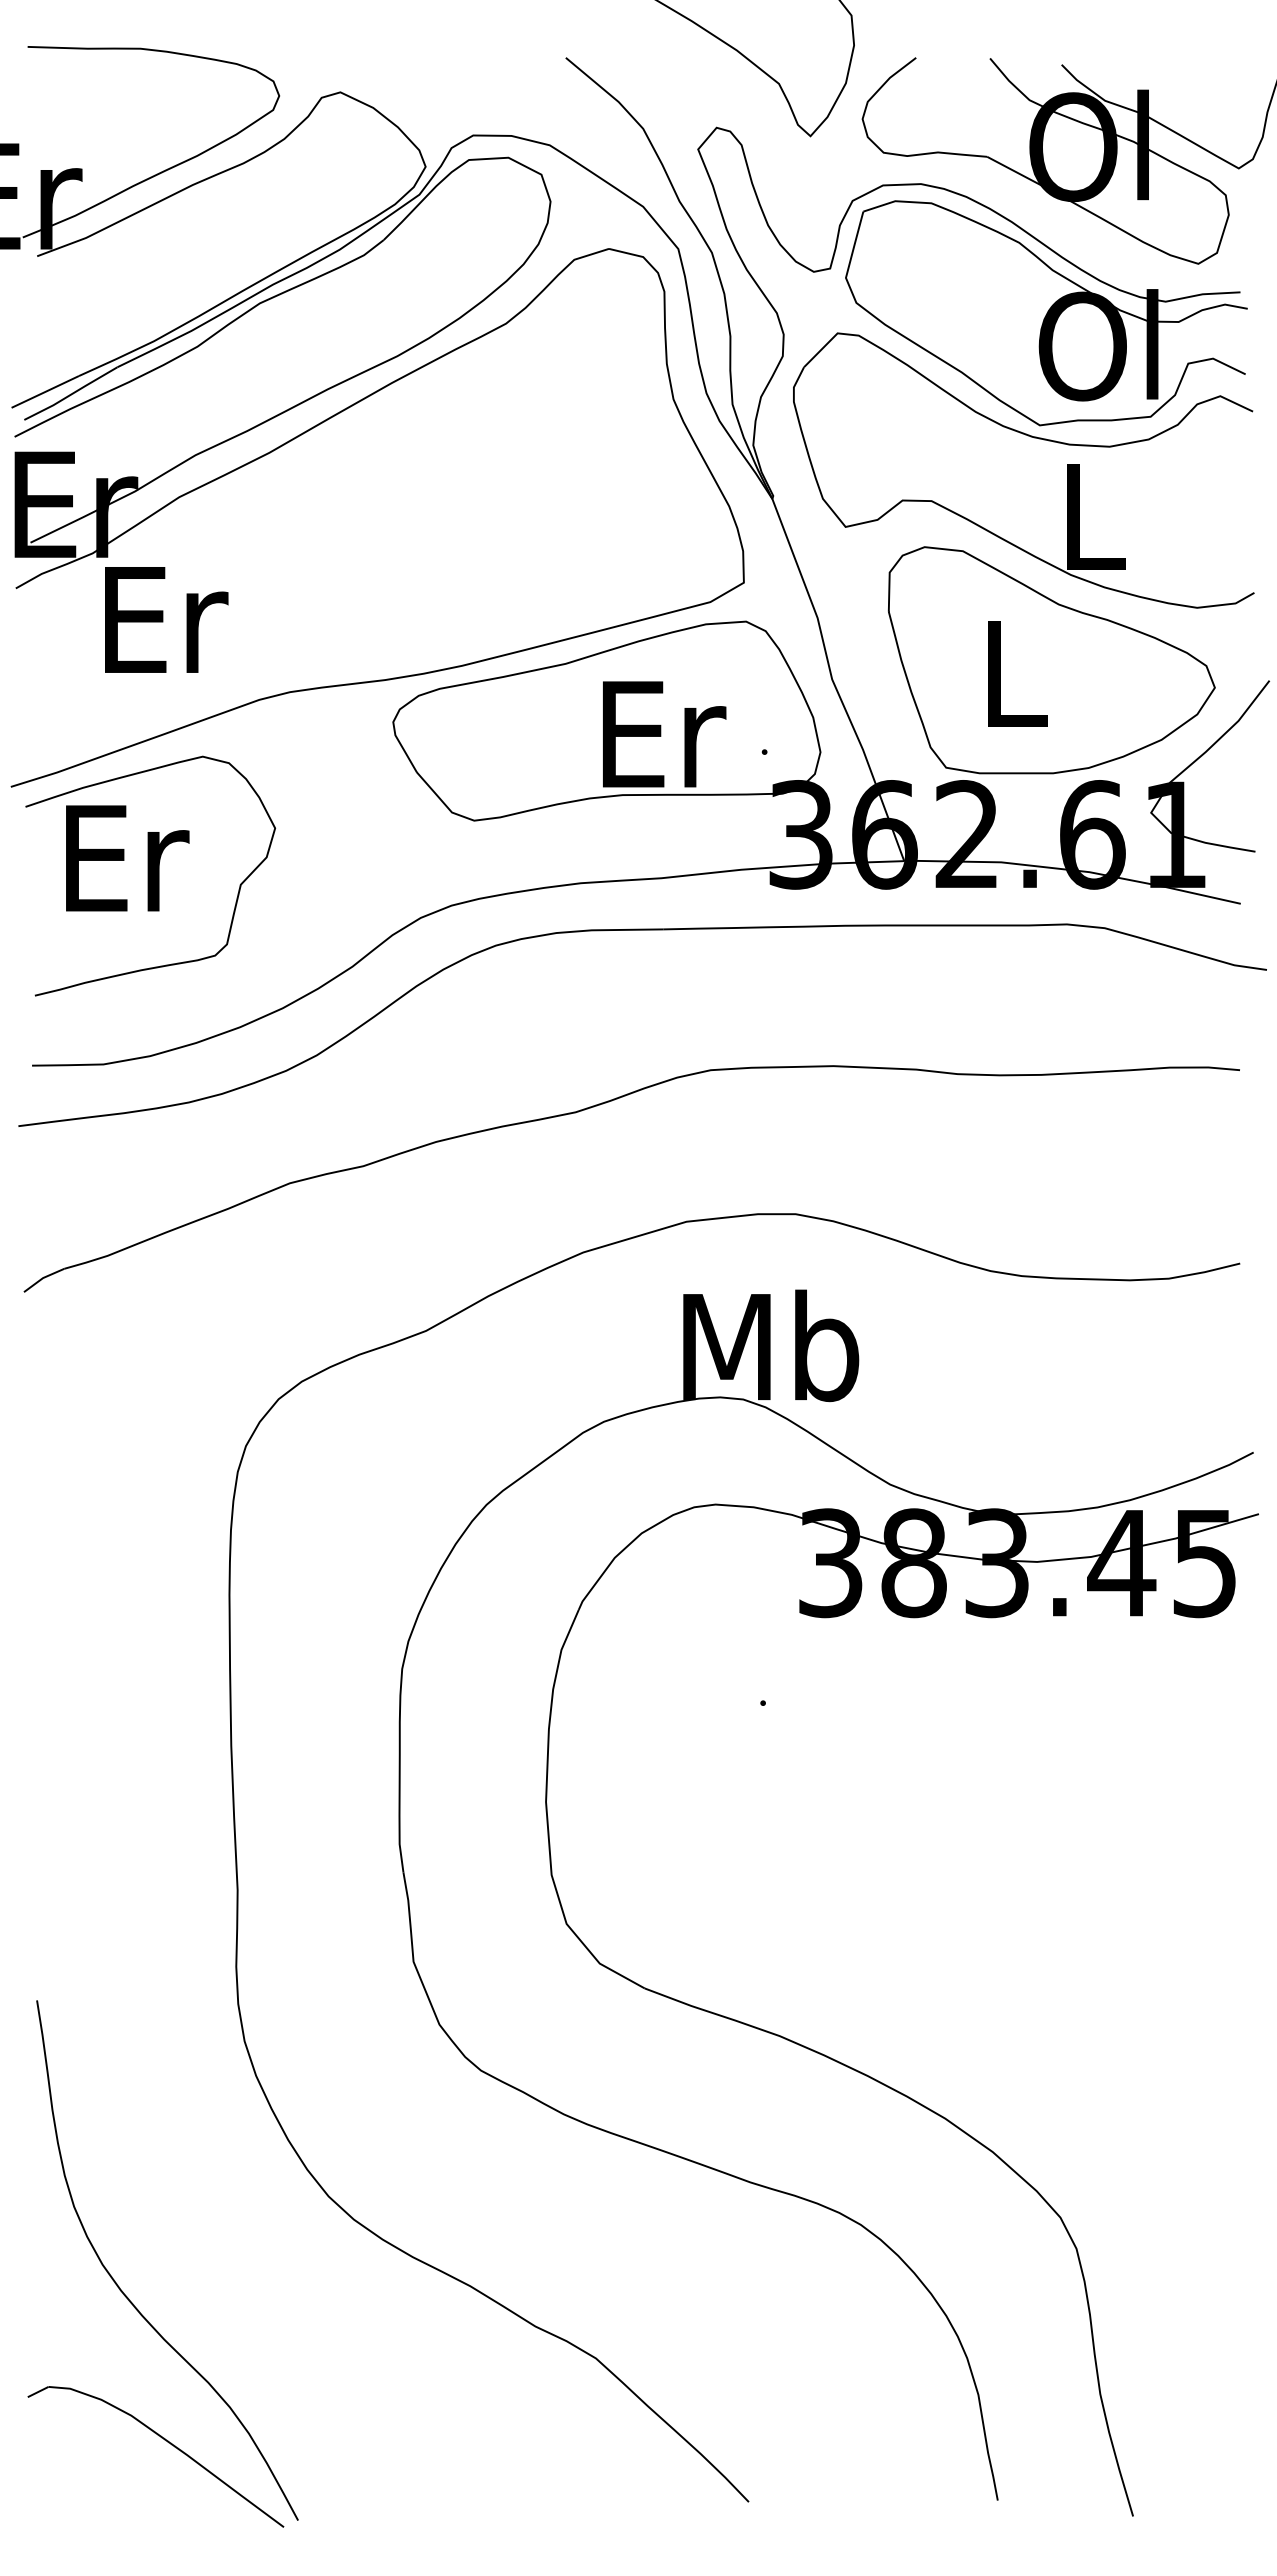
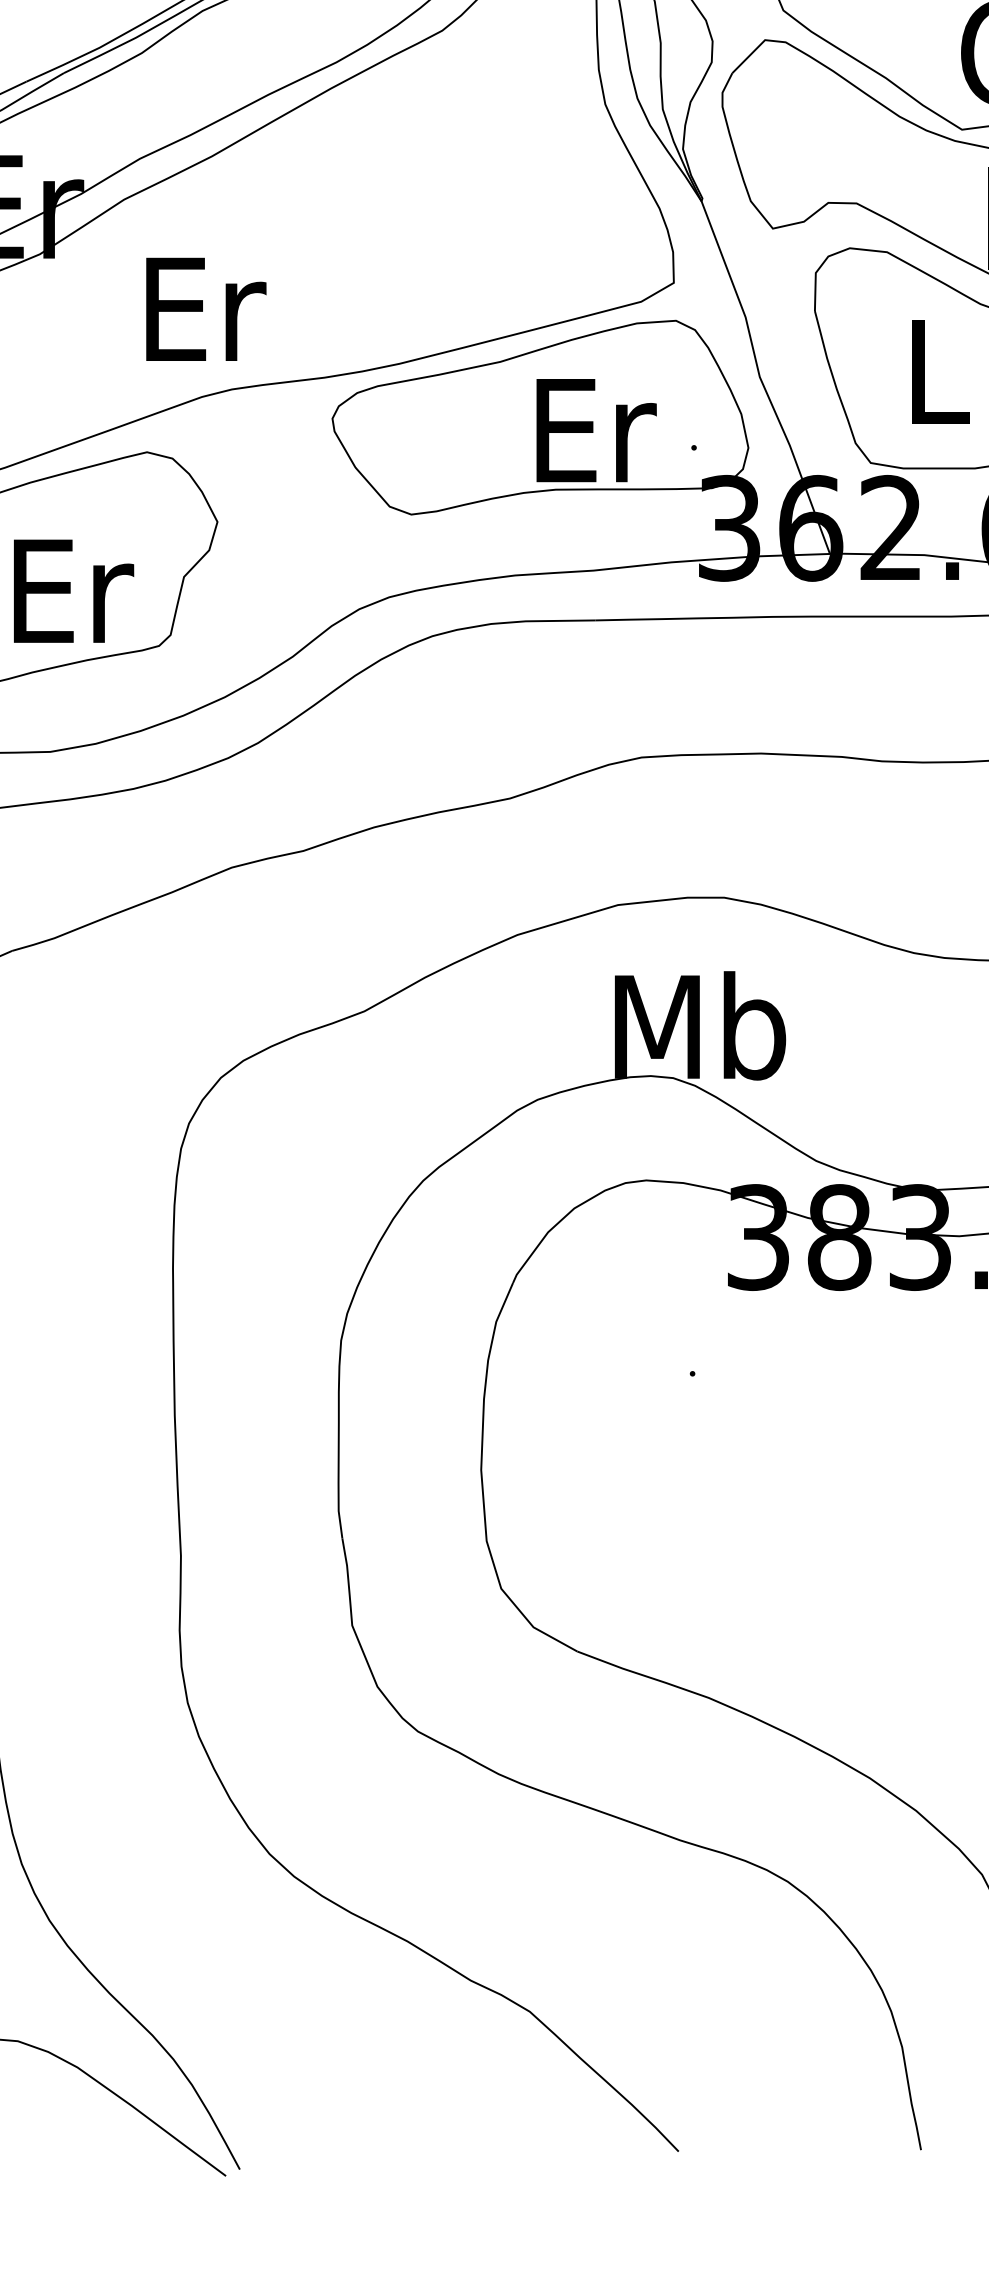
text: (166, 619) -> (206, 308), moved
text: (127, 858) -> (73, 591), moved

